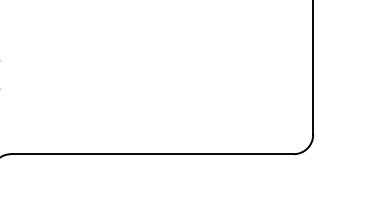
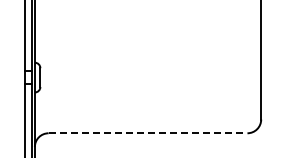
line: (153, 154) -> (148, 133), solid -> dashed

